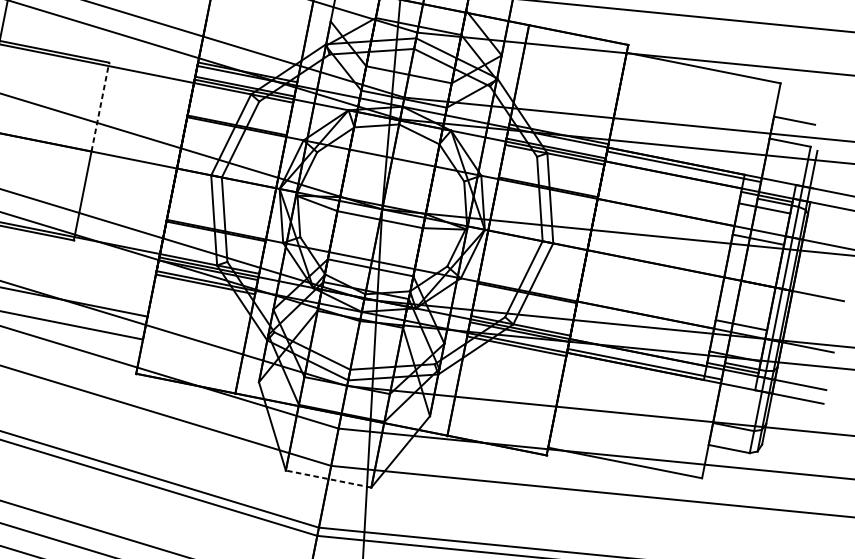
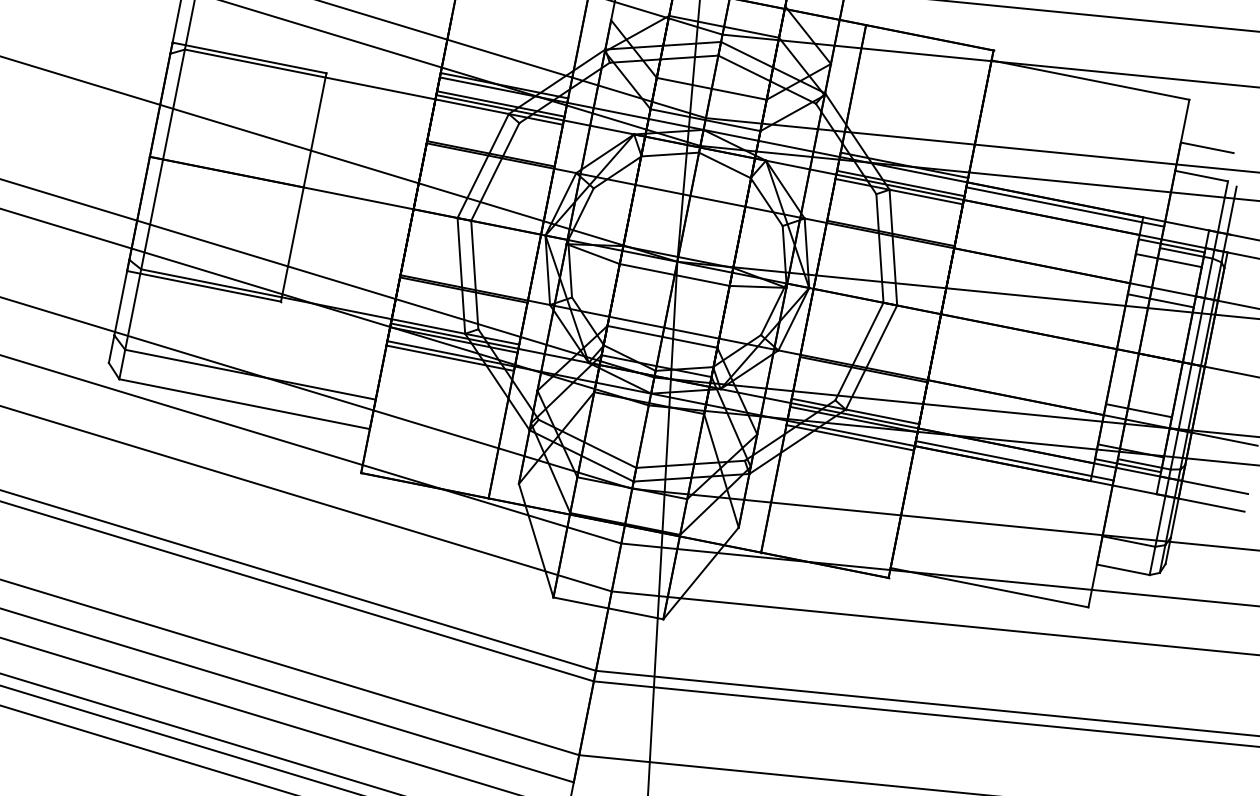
line: (100, 106) -> (315, 129), dashed -> solid
line: (327, 479) -> (607, 608), dashed -> solid

